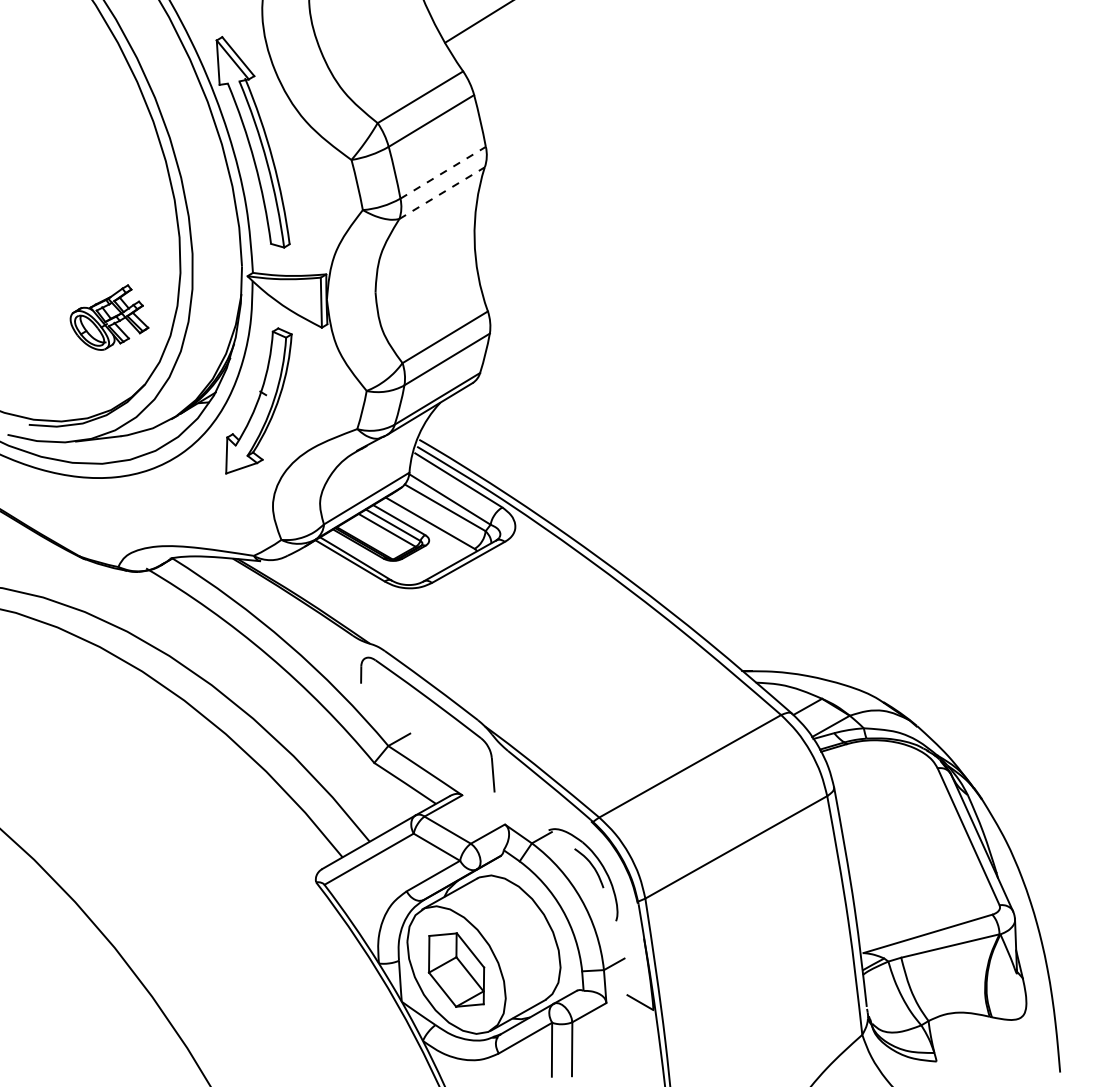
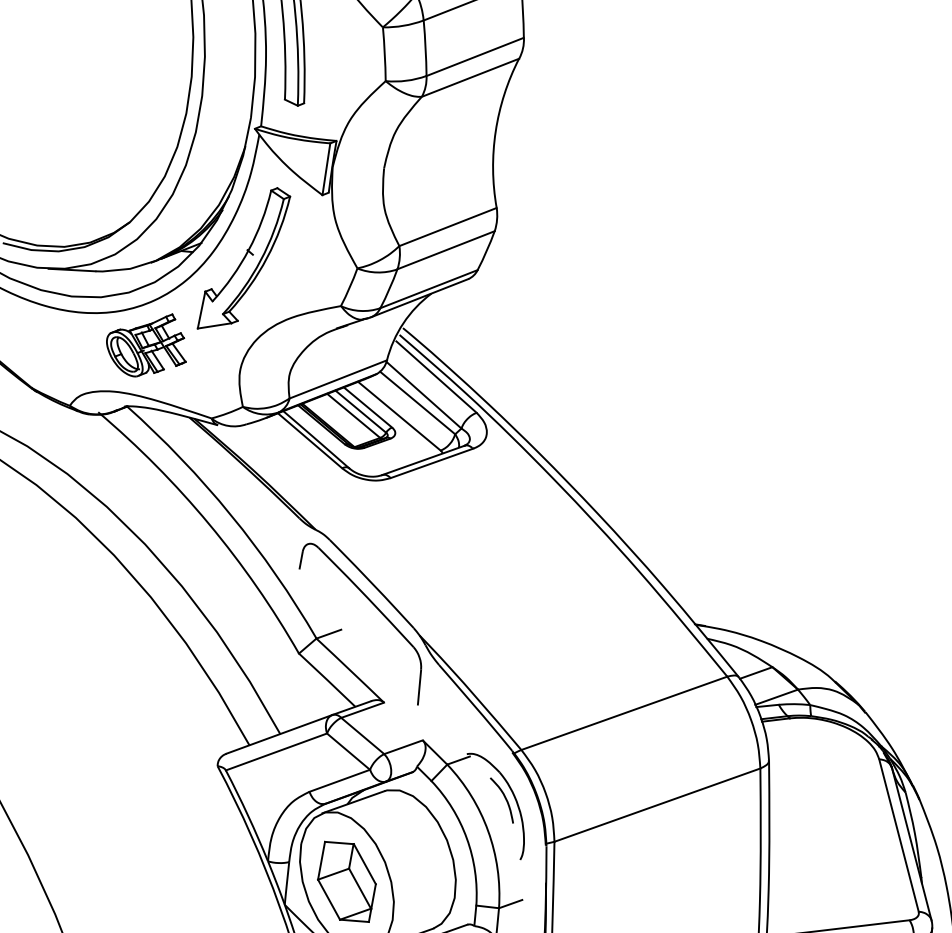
line: (443, 172) -> (475, 56), dashed -> solid
line: (442, 193) -> (470, 78), dashed -> solid
part: (109, 317) -> (147, 344), moved

